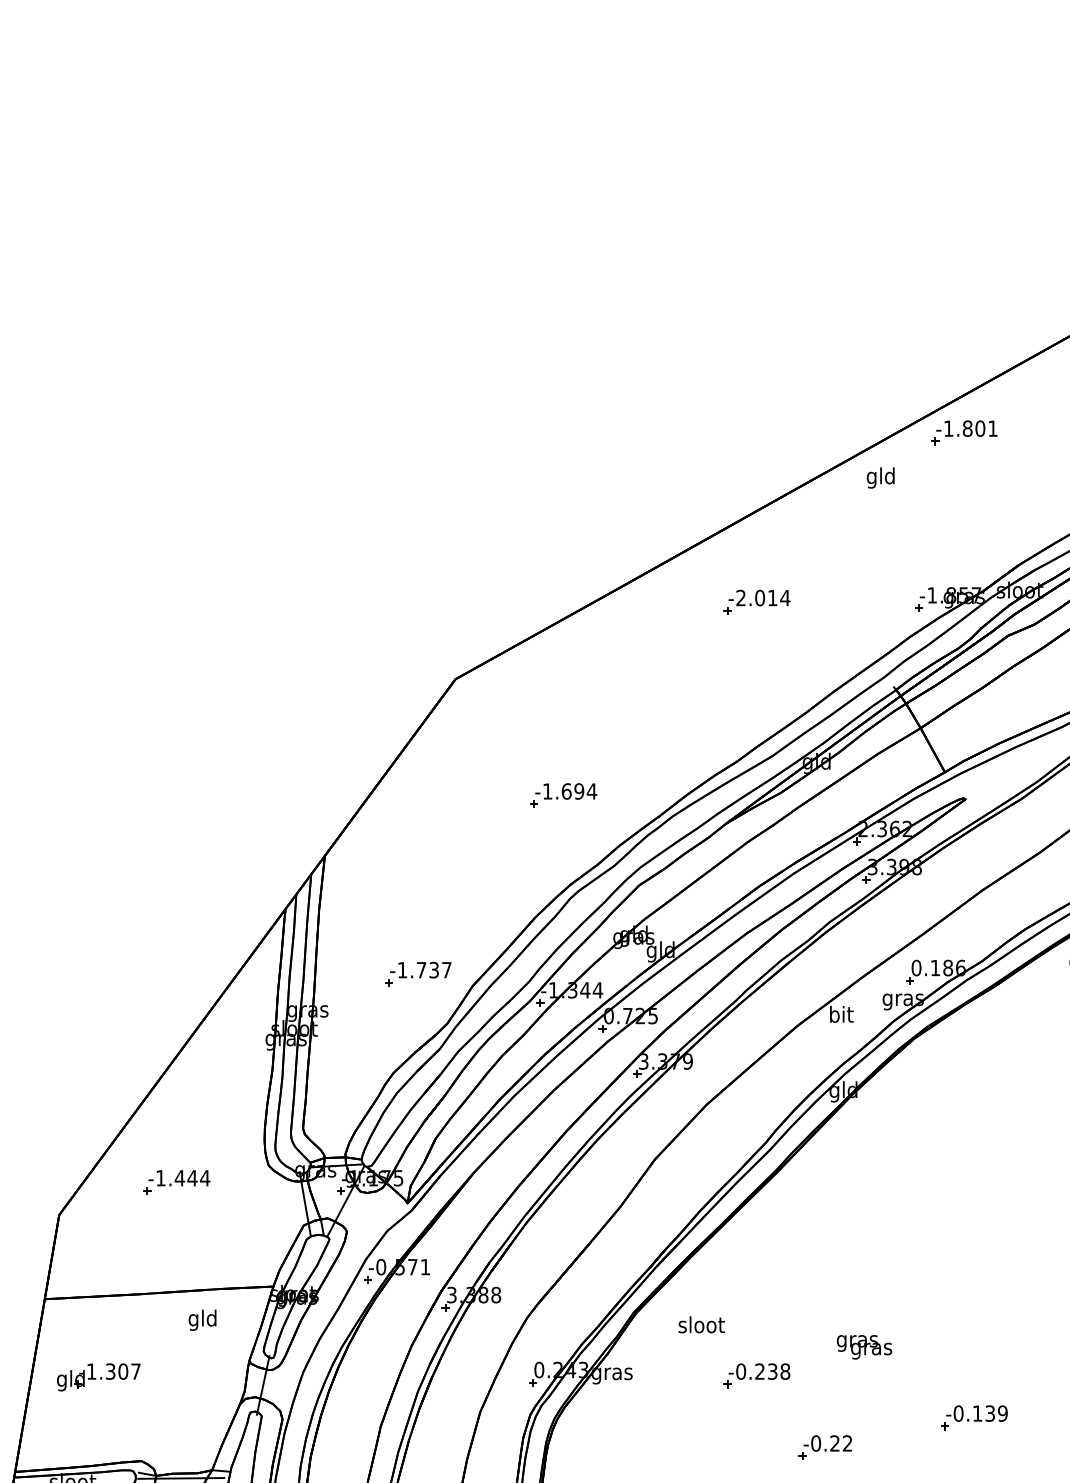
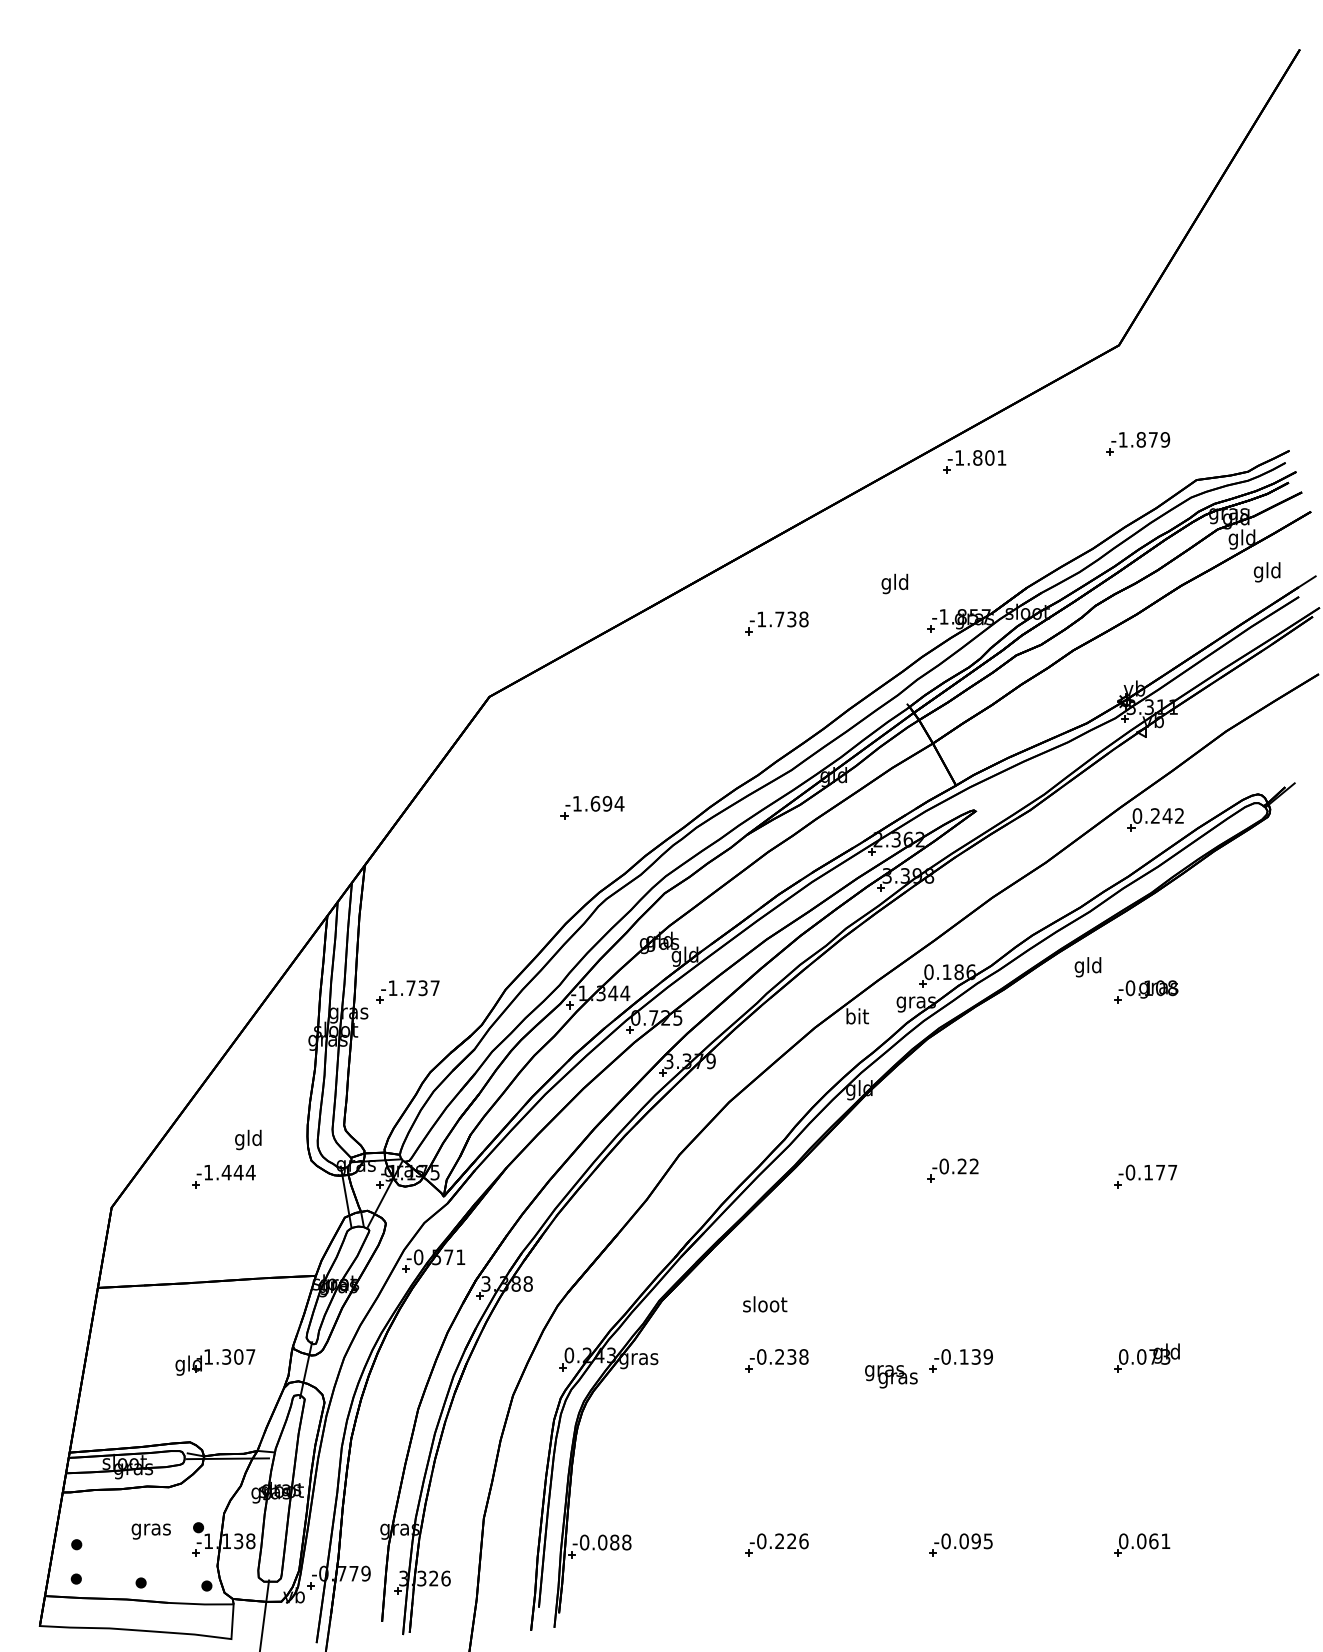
text: (880, 477) -> (894, 583), moved
text: (762, 598) -> (782, 619), -2.014 -> -1.738
part: (417, 973) -> (407, 991), moved
text: (202, 1319) -> (248, 1139), moved
text: (702, 1325) -> (765, 1304), moved
text: (864, 1347) -> (891, 1376), moved
part: (98, 1377) -> (215, 1362), moved
part: (973, 1417) -> (960, 1360), moved
part: (824, 1447) -> (952, 1170), moved

